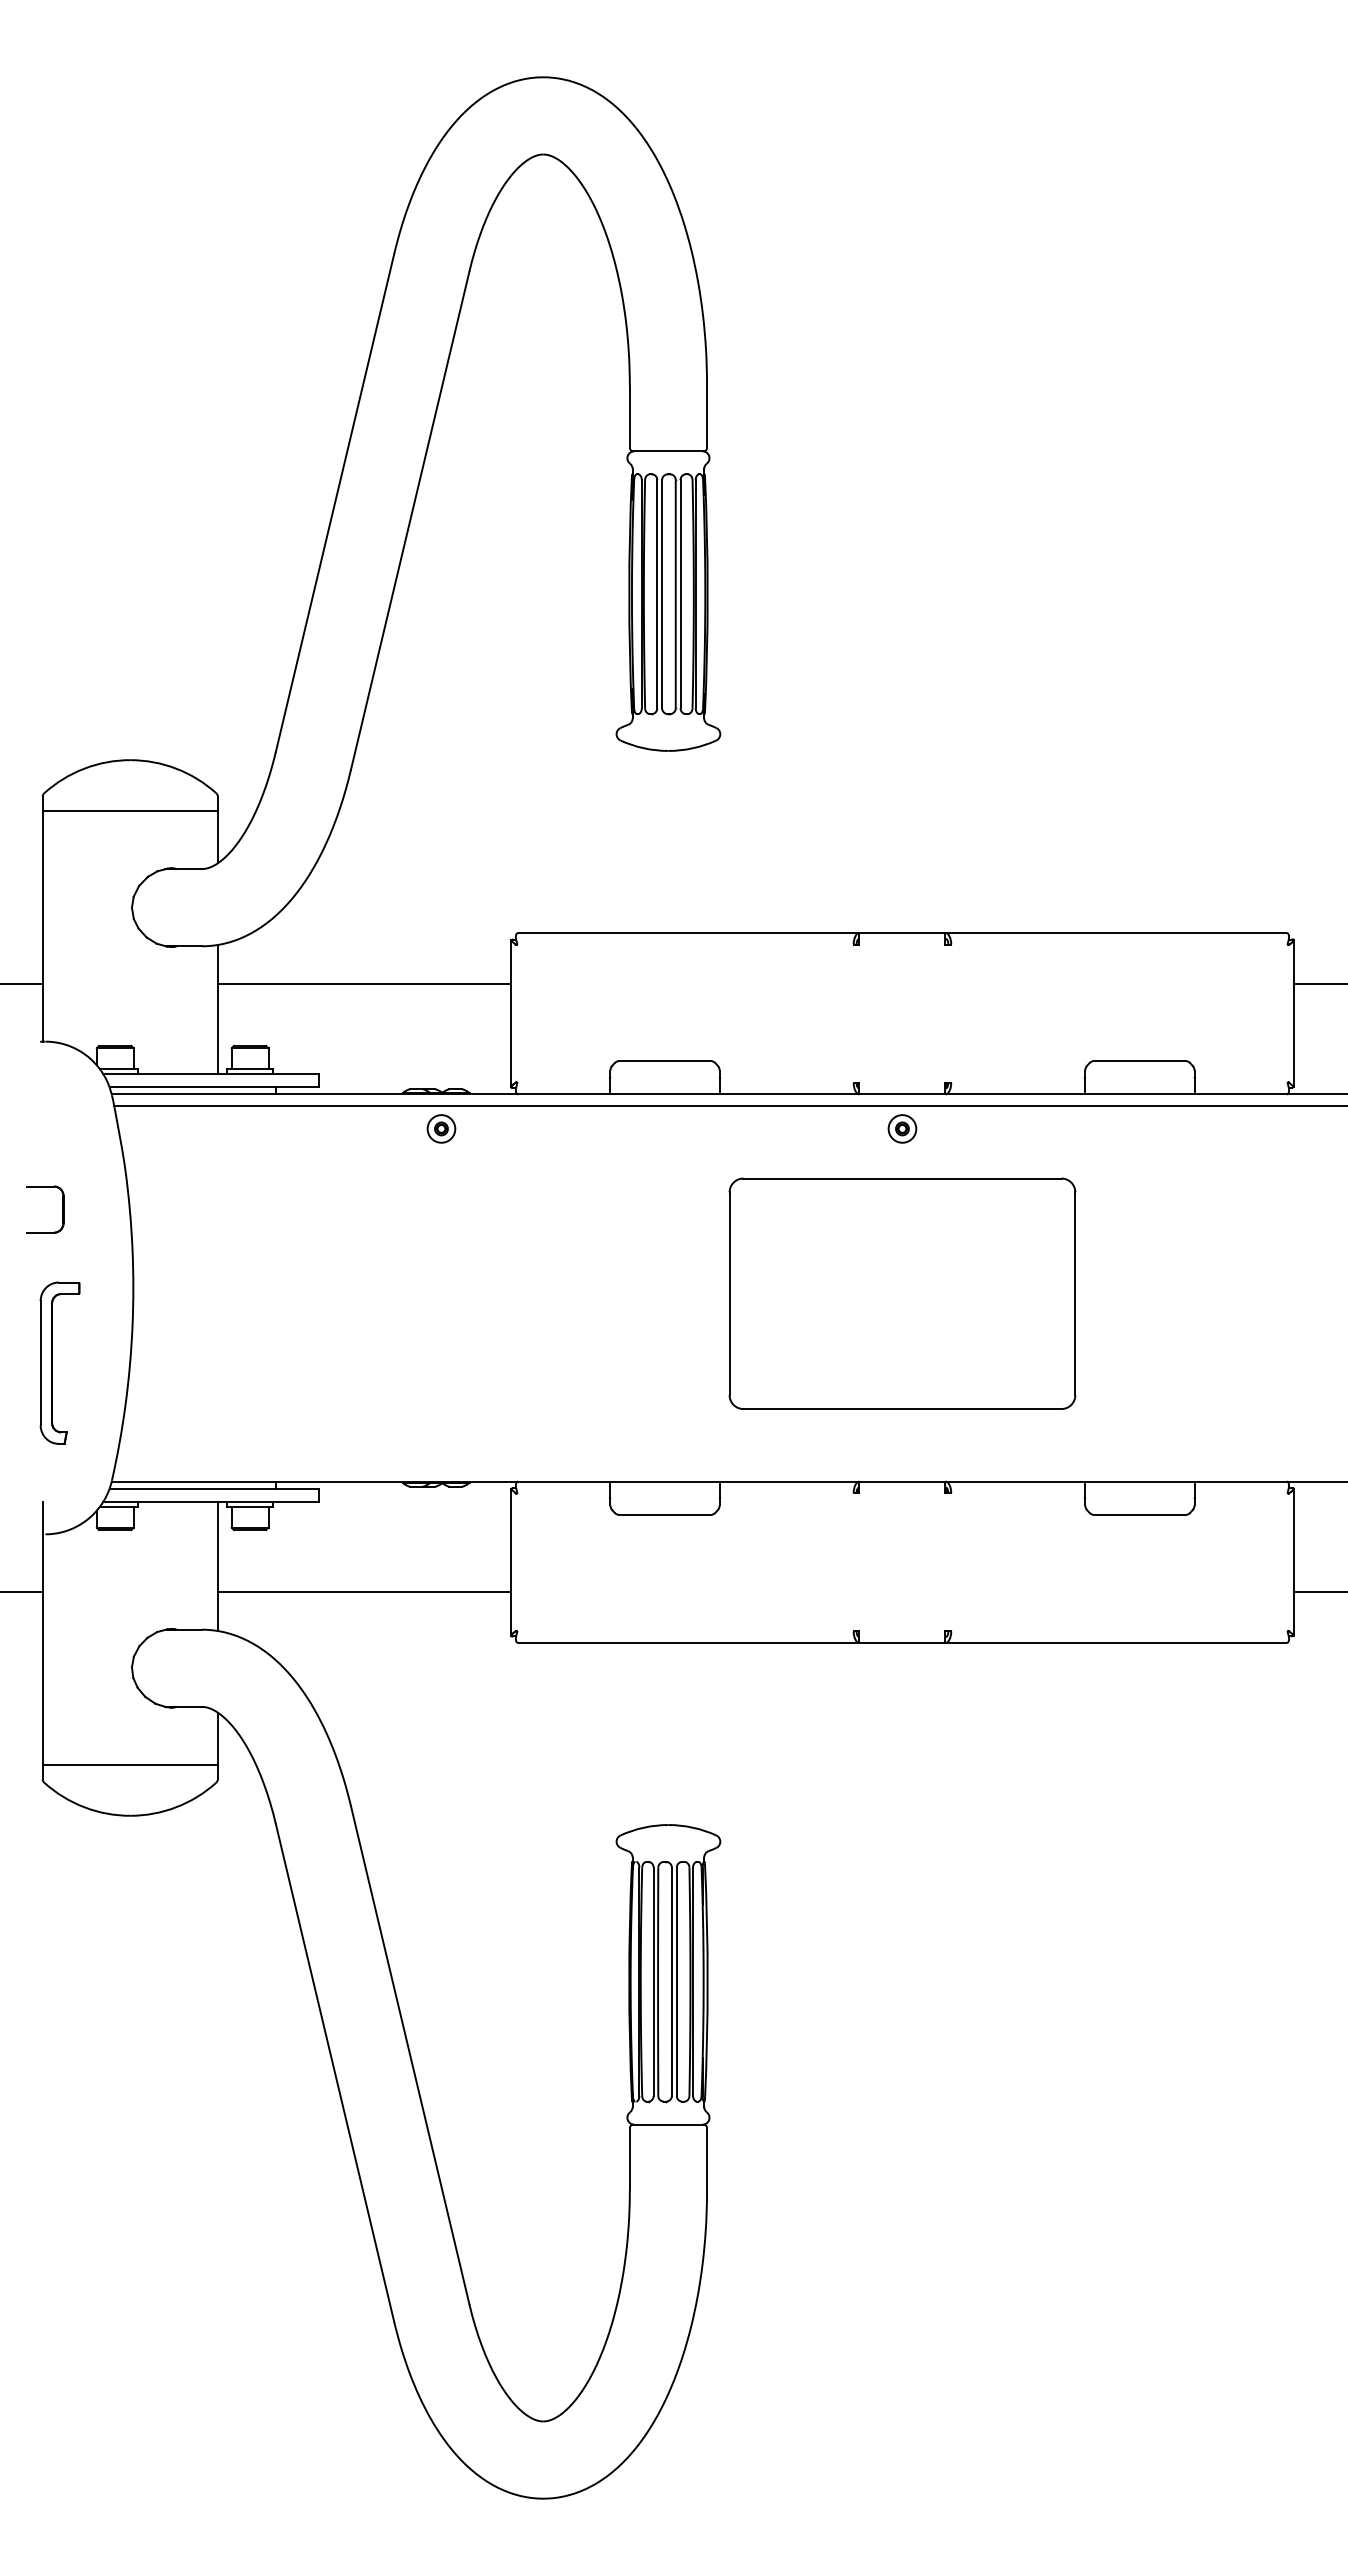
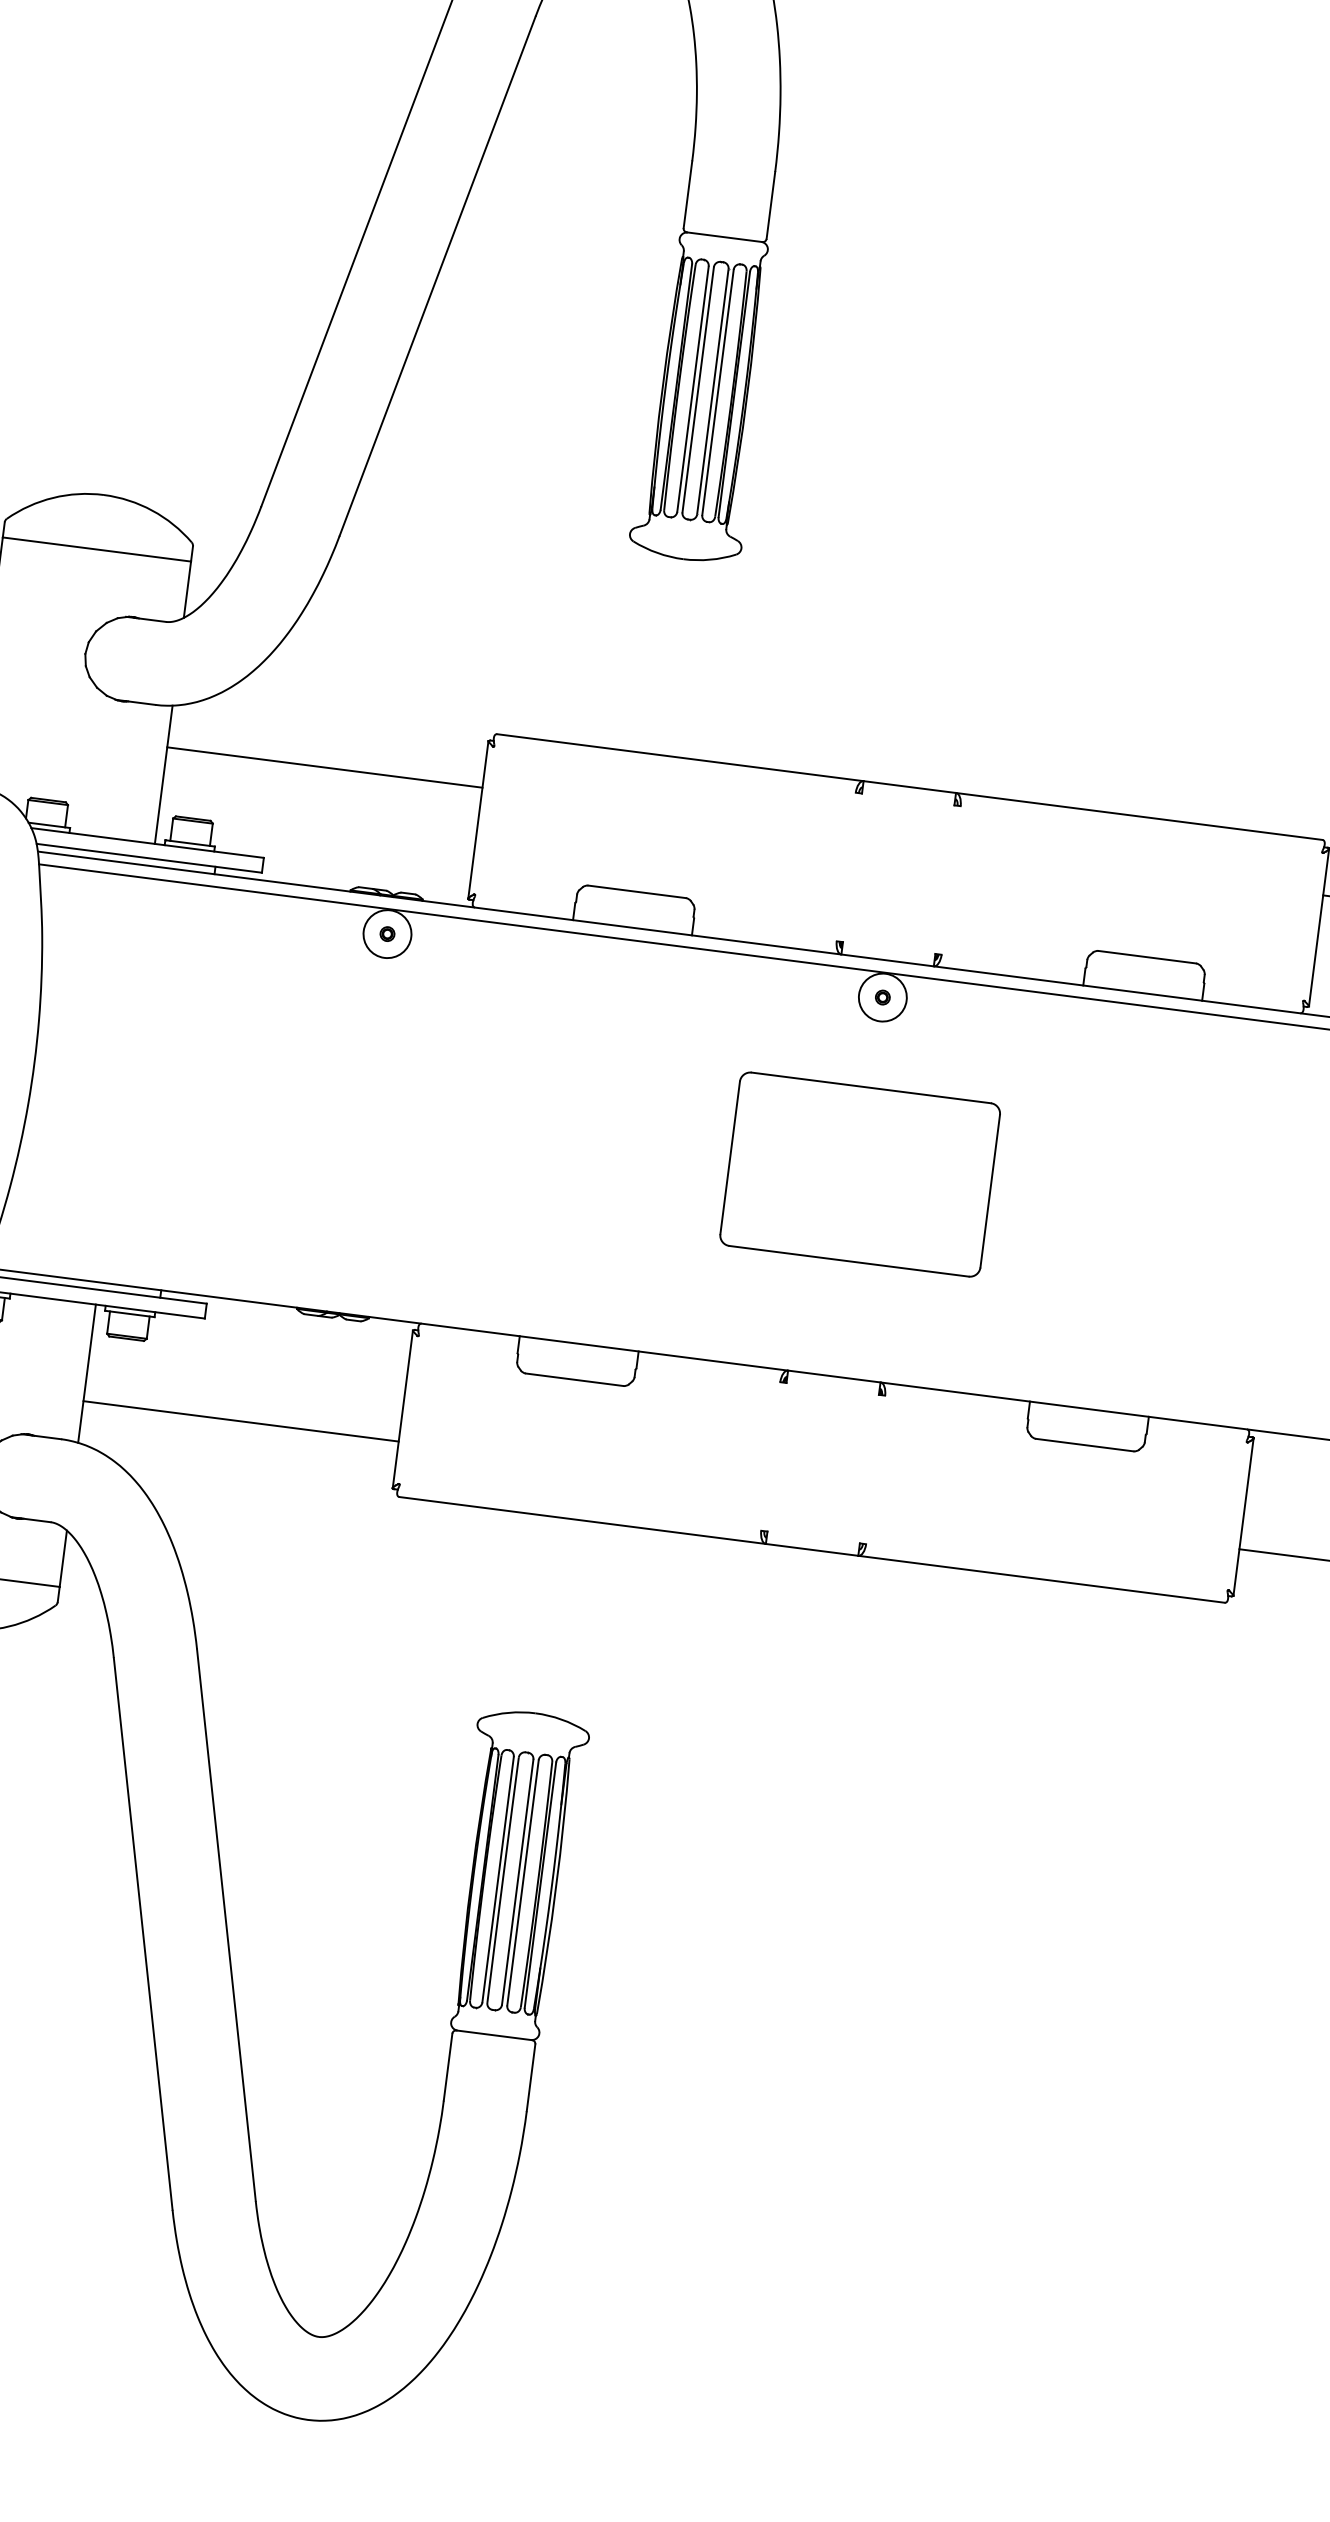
circle: (441, 1128) -> (387, 933), size x1.6
circle: (902, 1128) -> (882, 997), size x1.6
part: (902, 1293) -> (860, 1174), size x0.7

